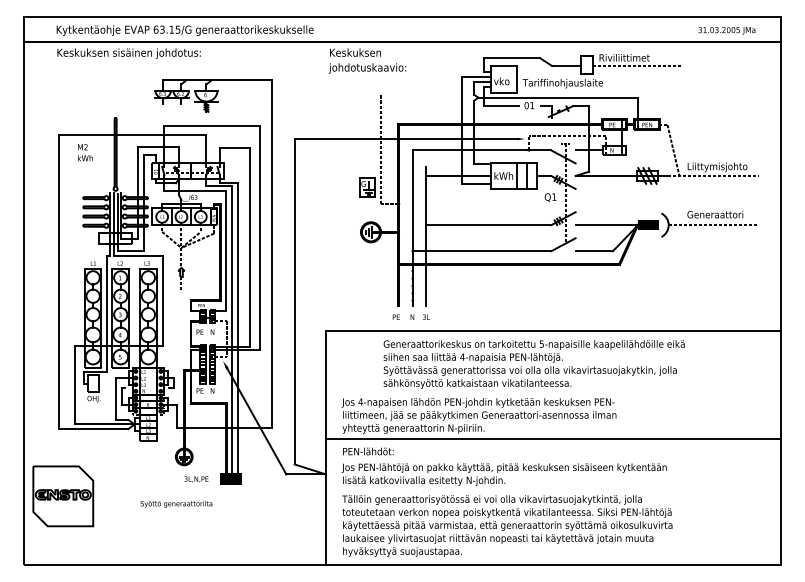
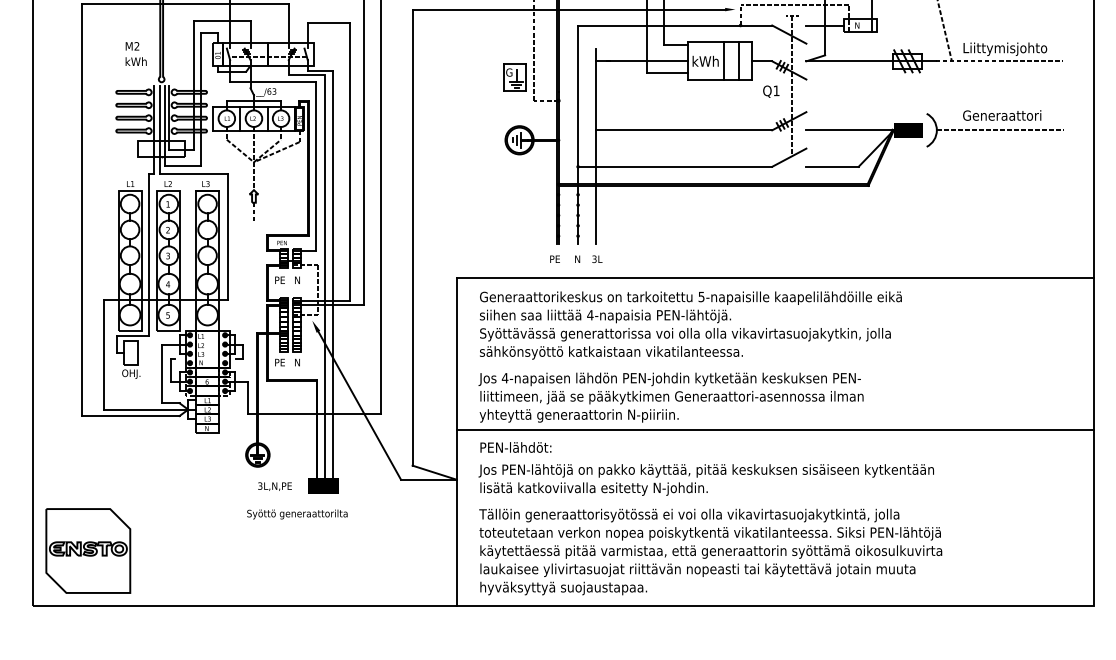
text: (85, 152) -> (136, 53), moved
text: (533, 364) -> (689, 325), moved
part: (63, 496) -> (88, 551), moved
text: (176, 503) -> (297, 513), moved

